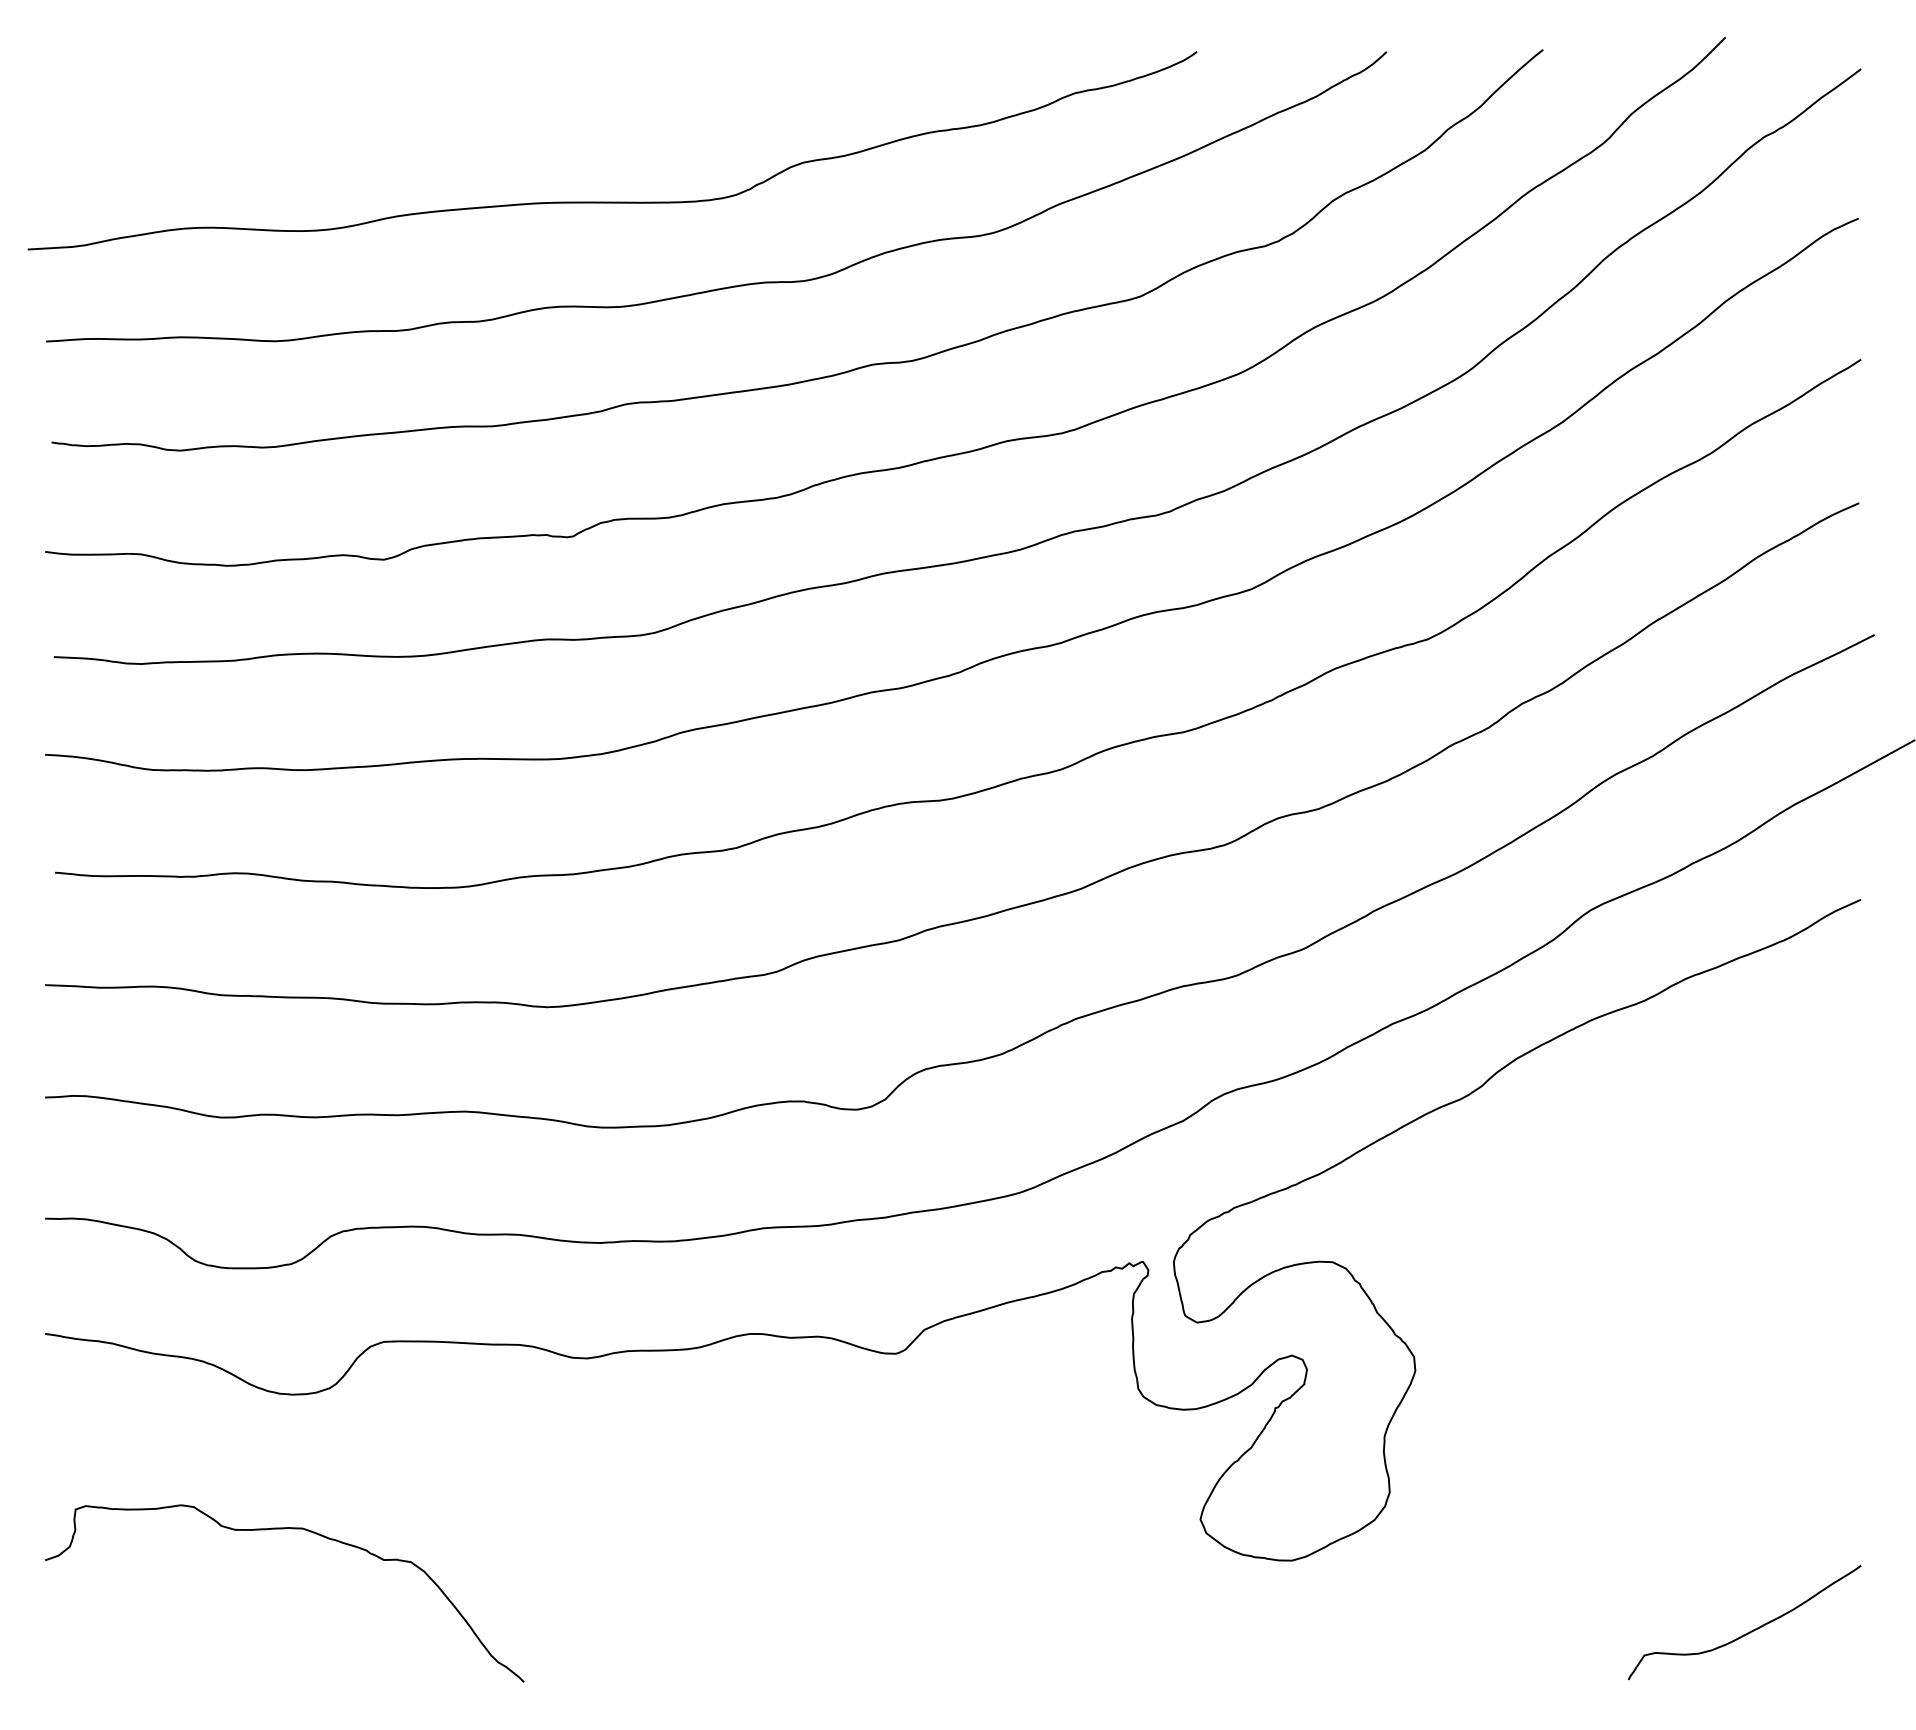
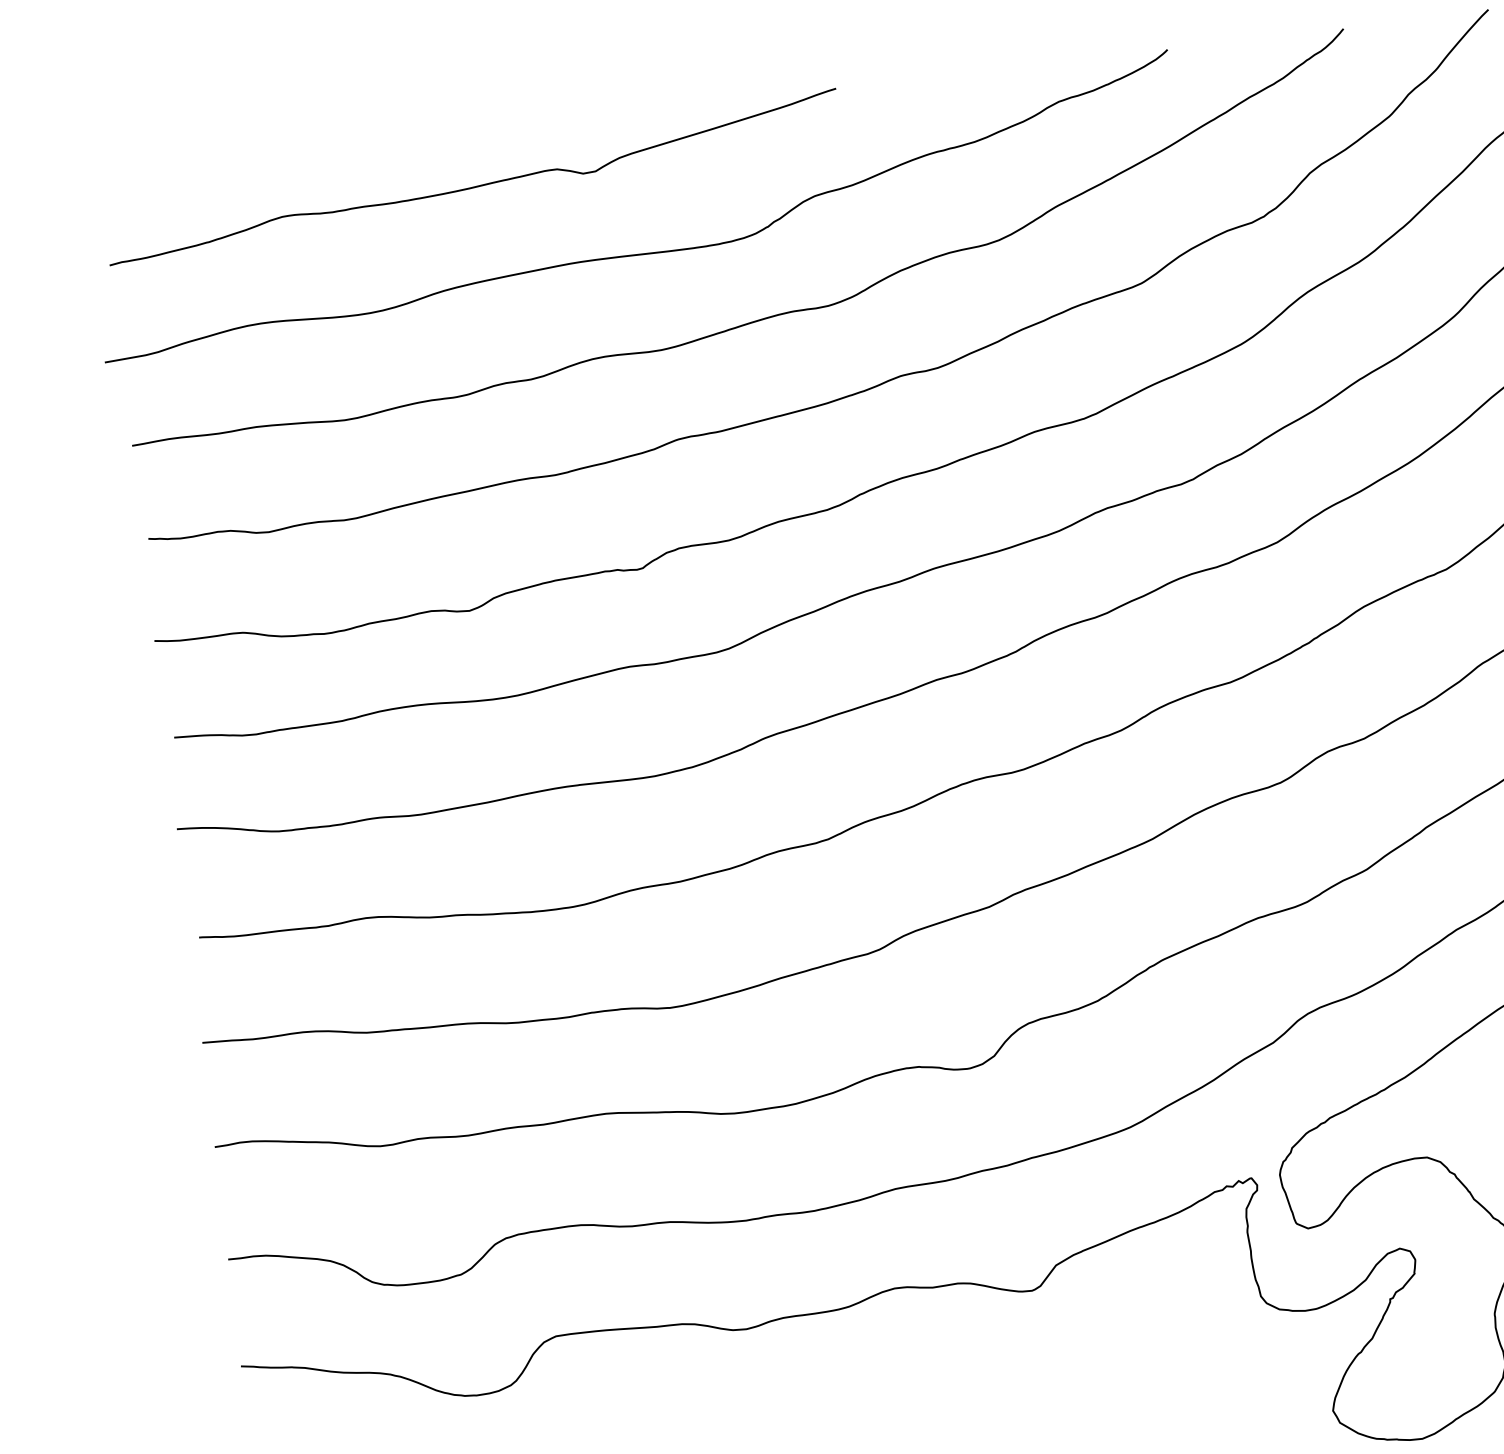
curve: (445, 108) -> (476, 185), added

